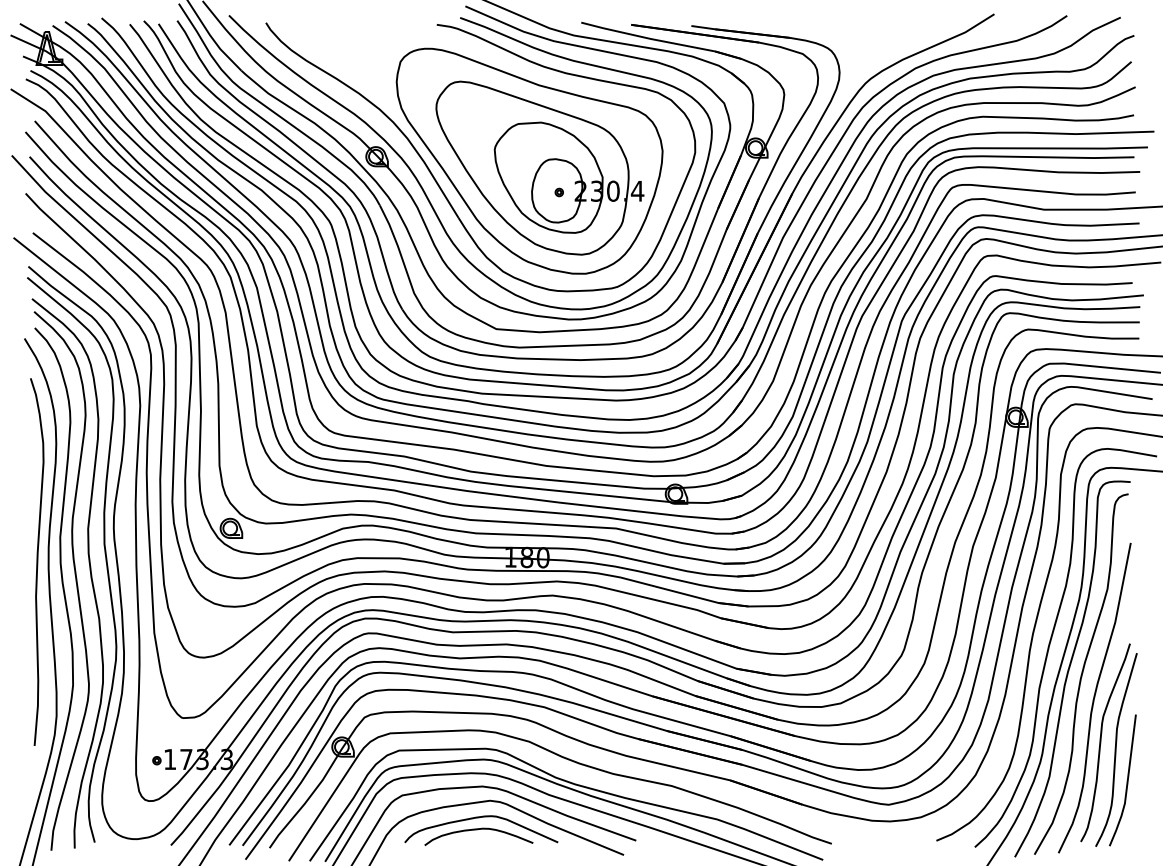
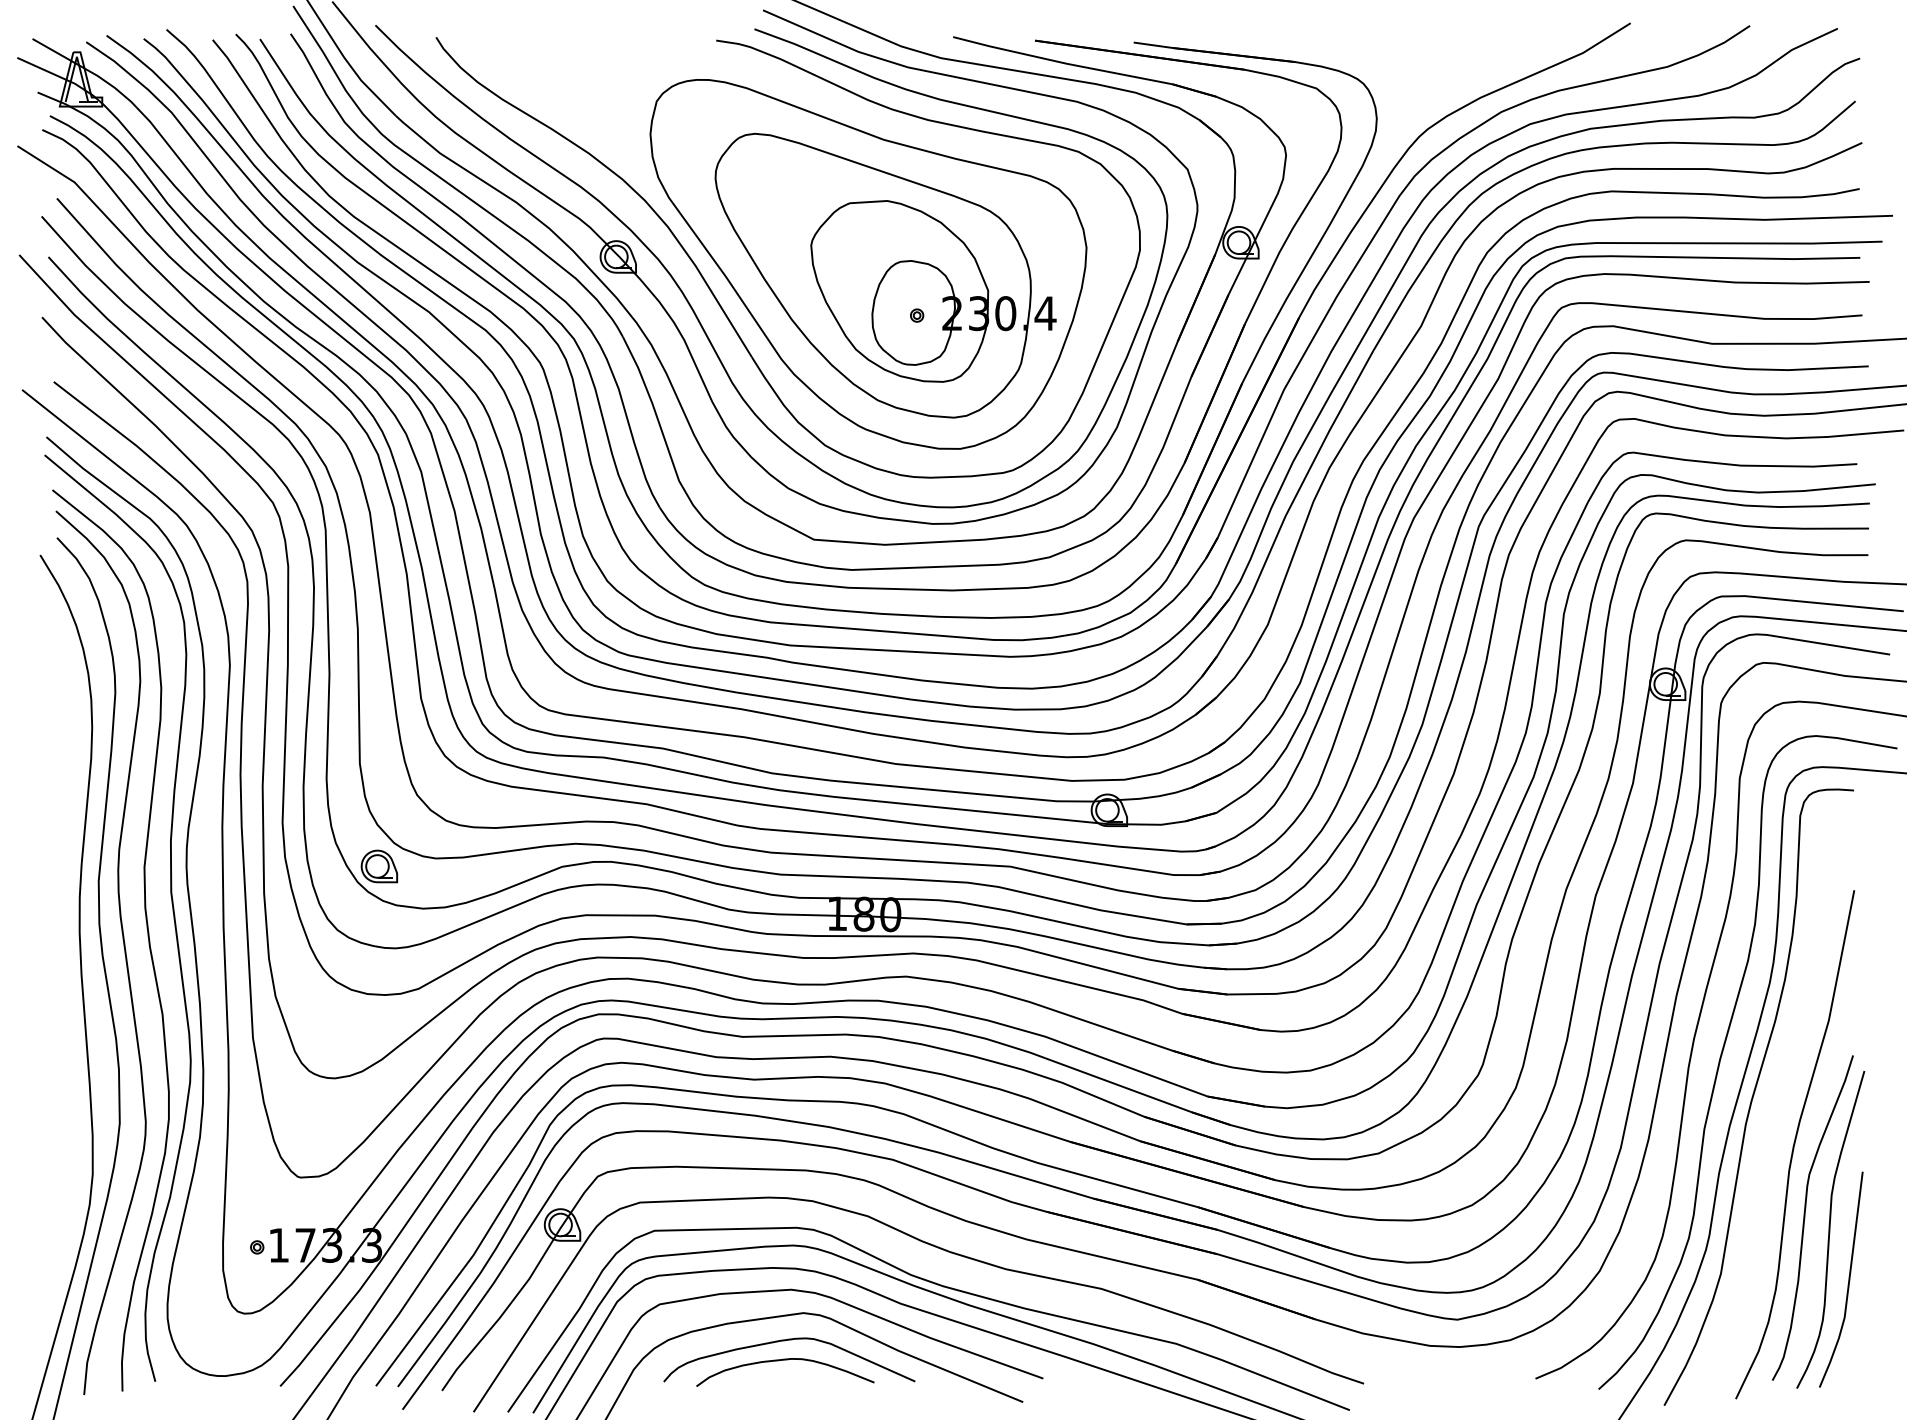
curve: (37, 561) -> (61, 920), removed
curve: (1081, 673) -> (1773, 1104), removed

